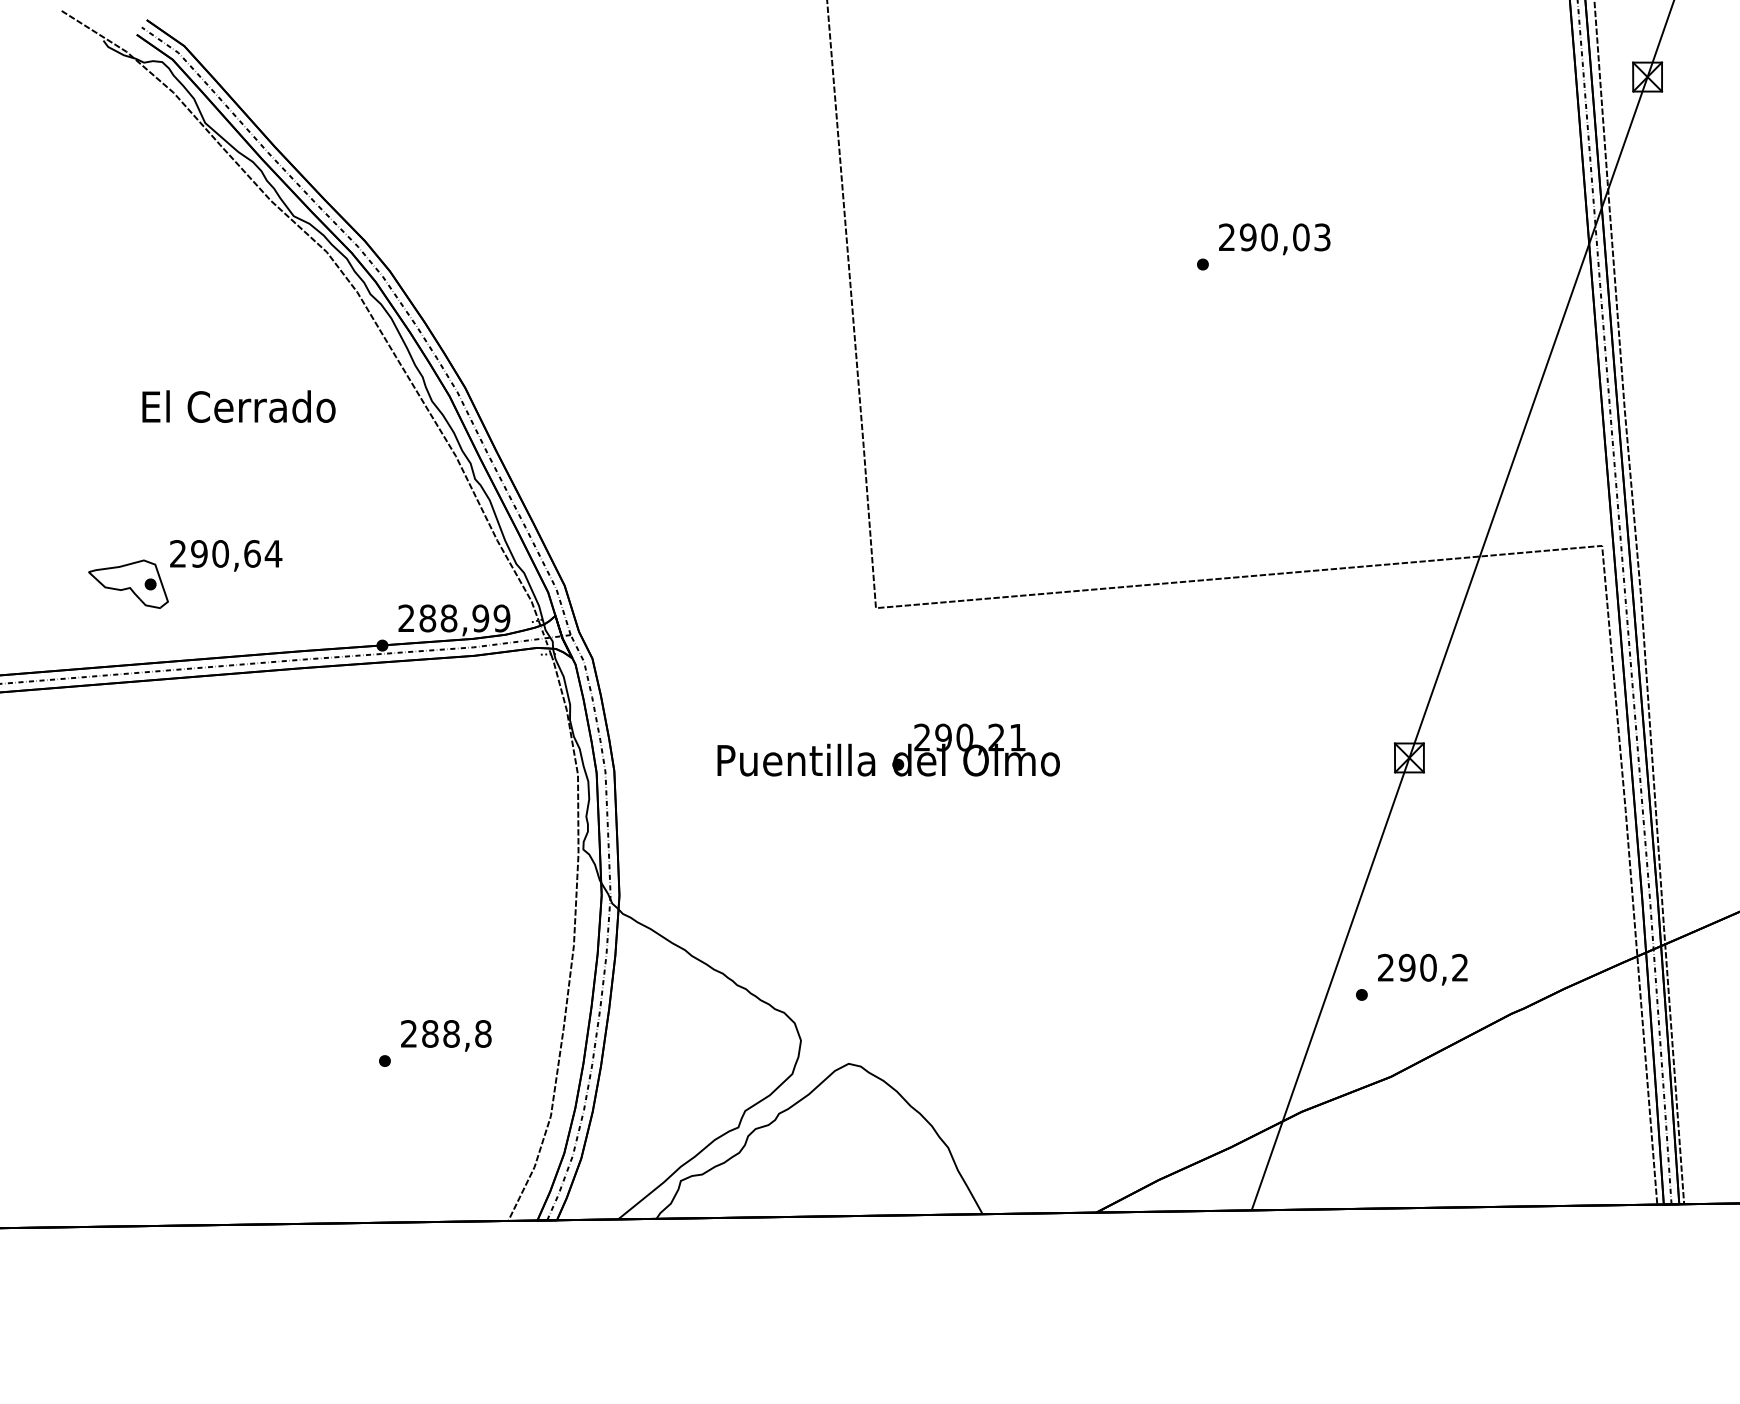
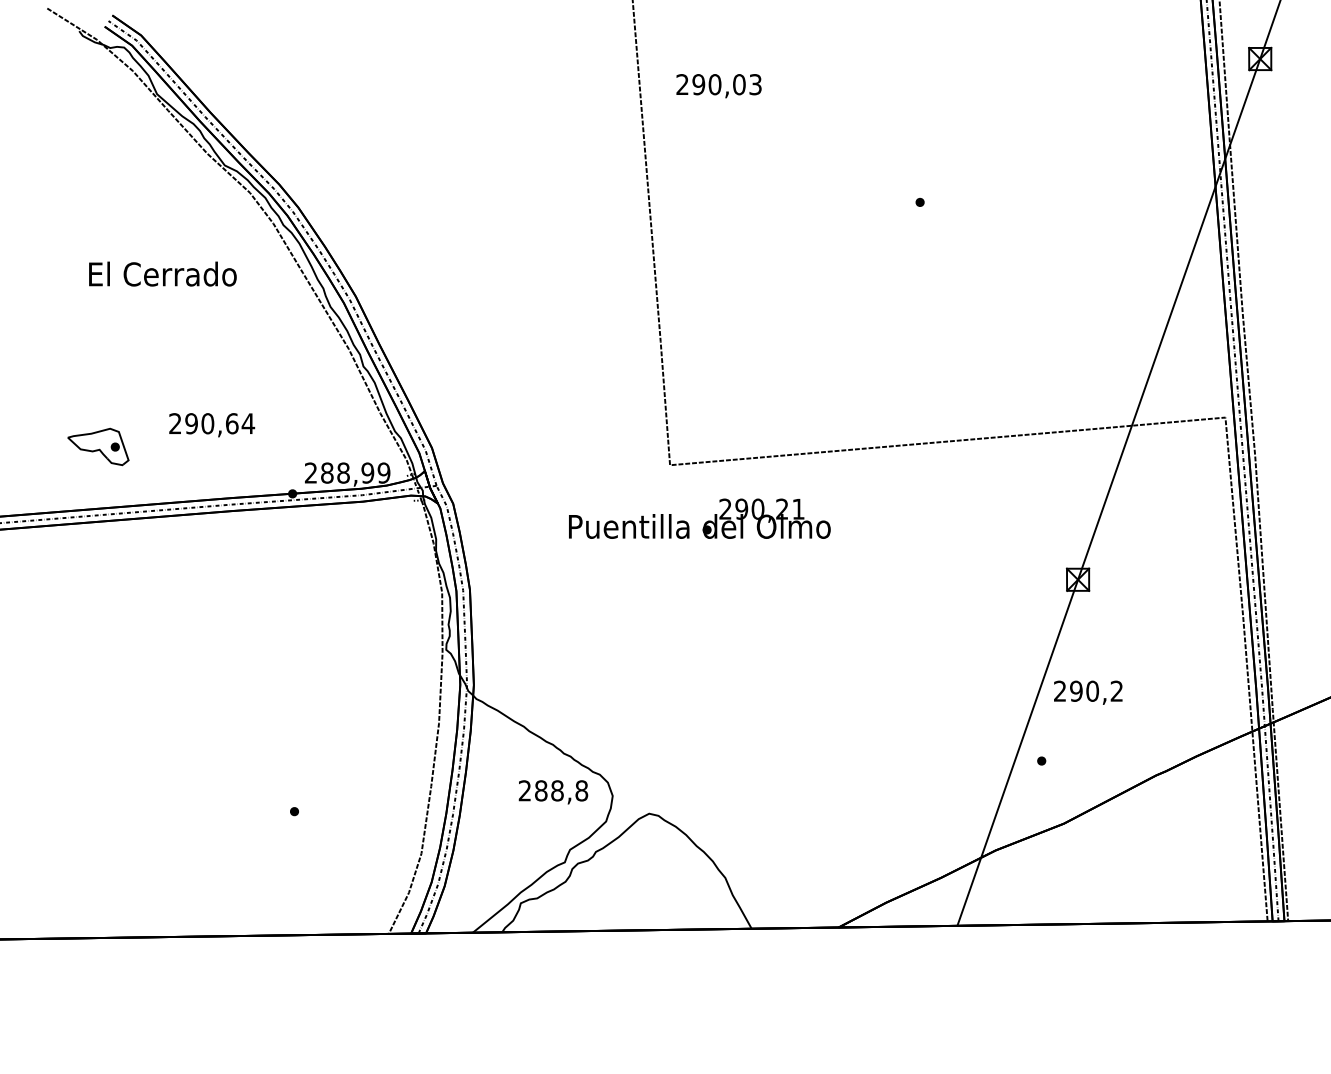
text: (1274, 239) -> (718, 86), moved
text: (238, 405) -> (162, 273), moved
text: (226, 556) -> (212, 425), moved
text: (888, 749) -> (699, 518), moved
text: (1423, 969) -> (1088, 692), moved
text: (446, 1036) -> (553, 792), moved

